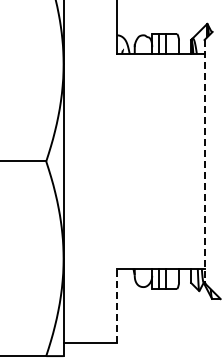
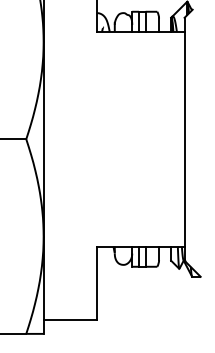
line: (204, 160) -> (184, 138), dashed -> solid
line: (117, 305) -> (97, 283), dashed -> solid

